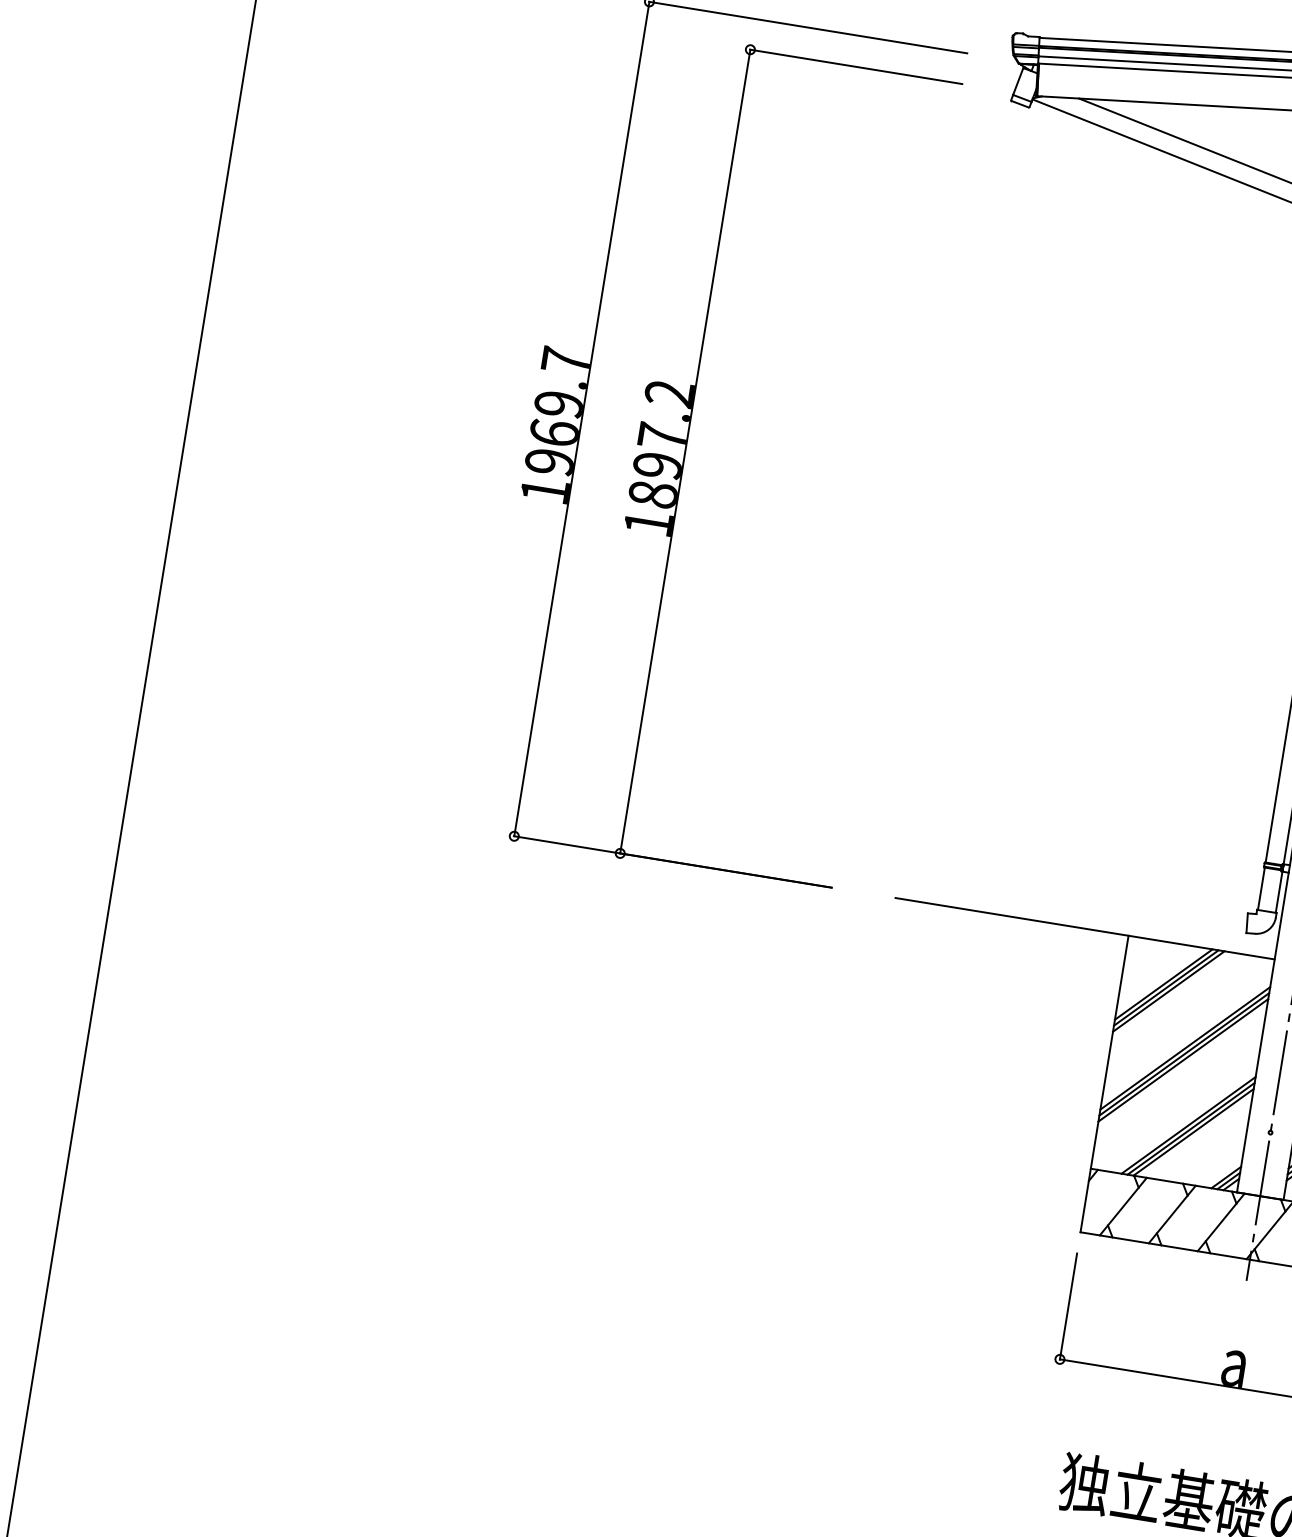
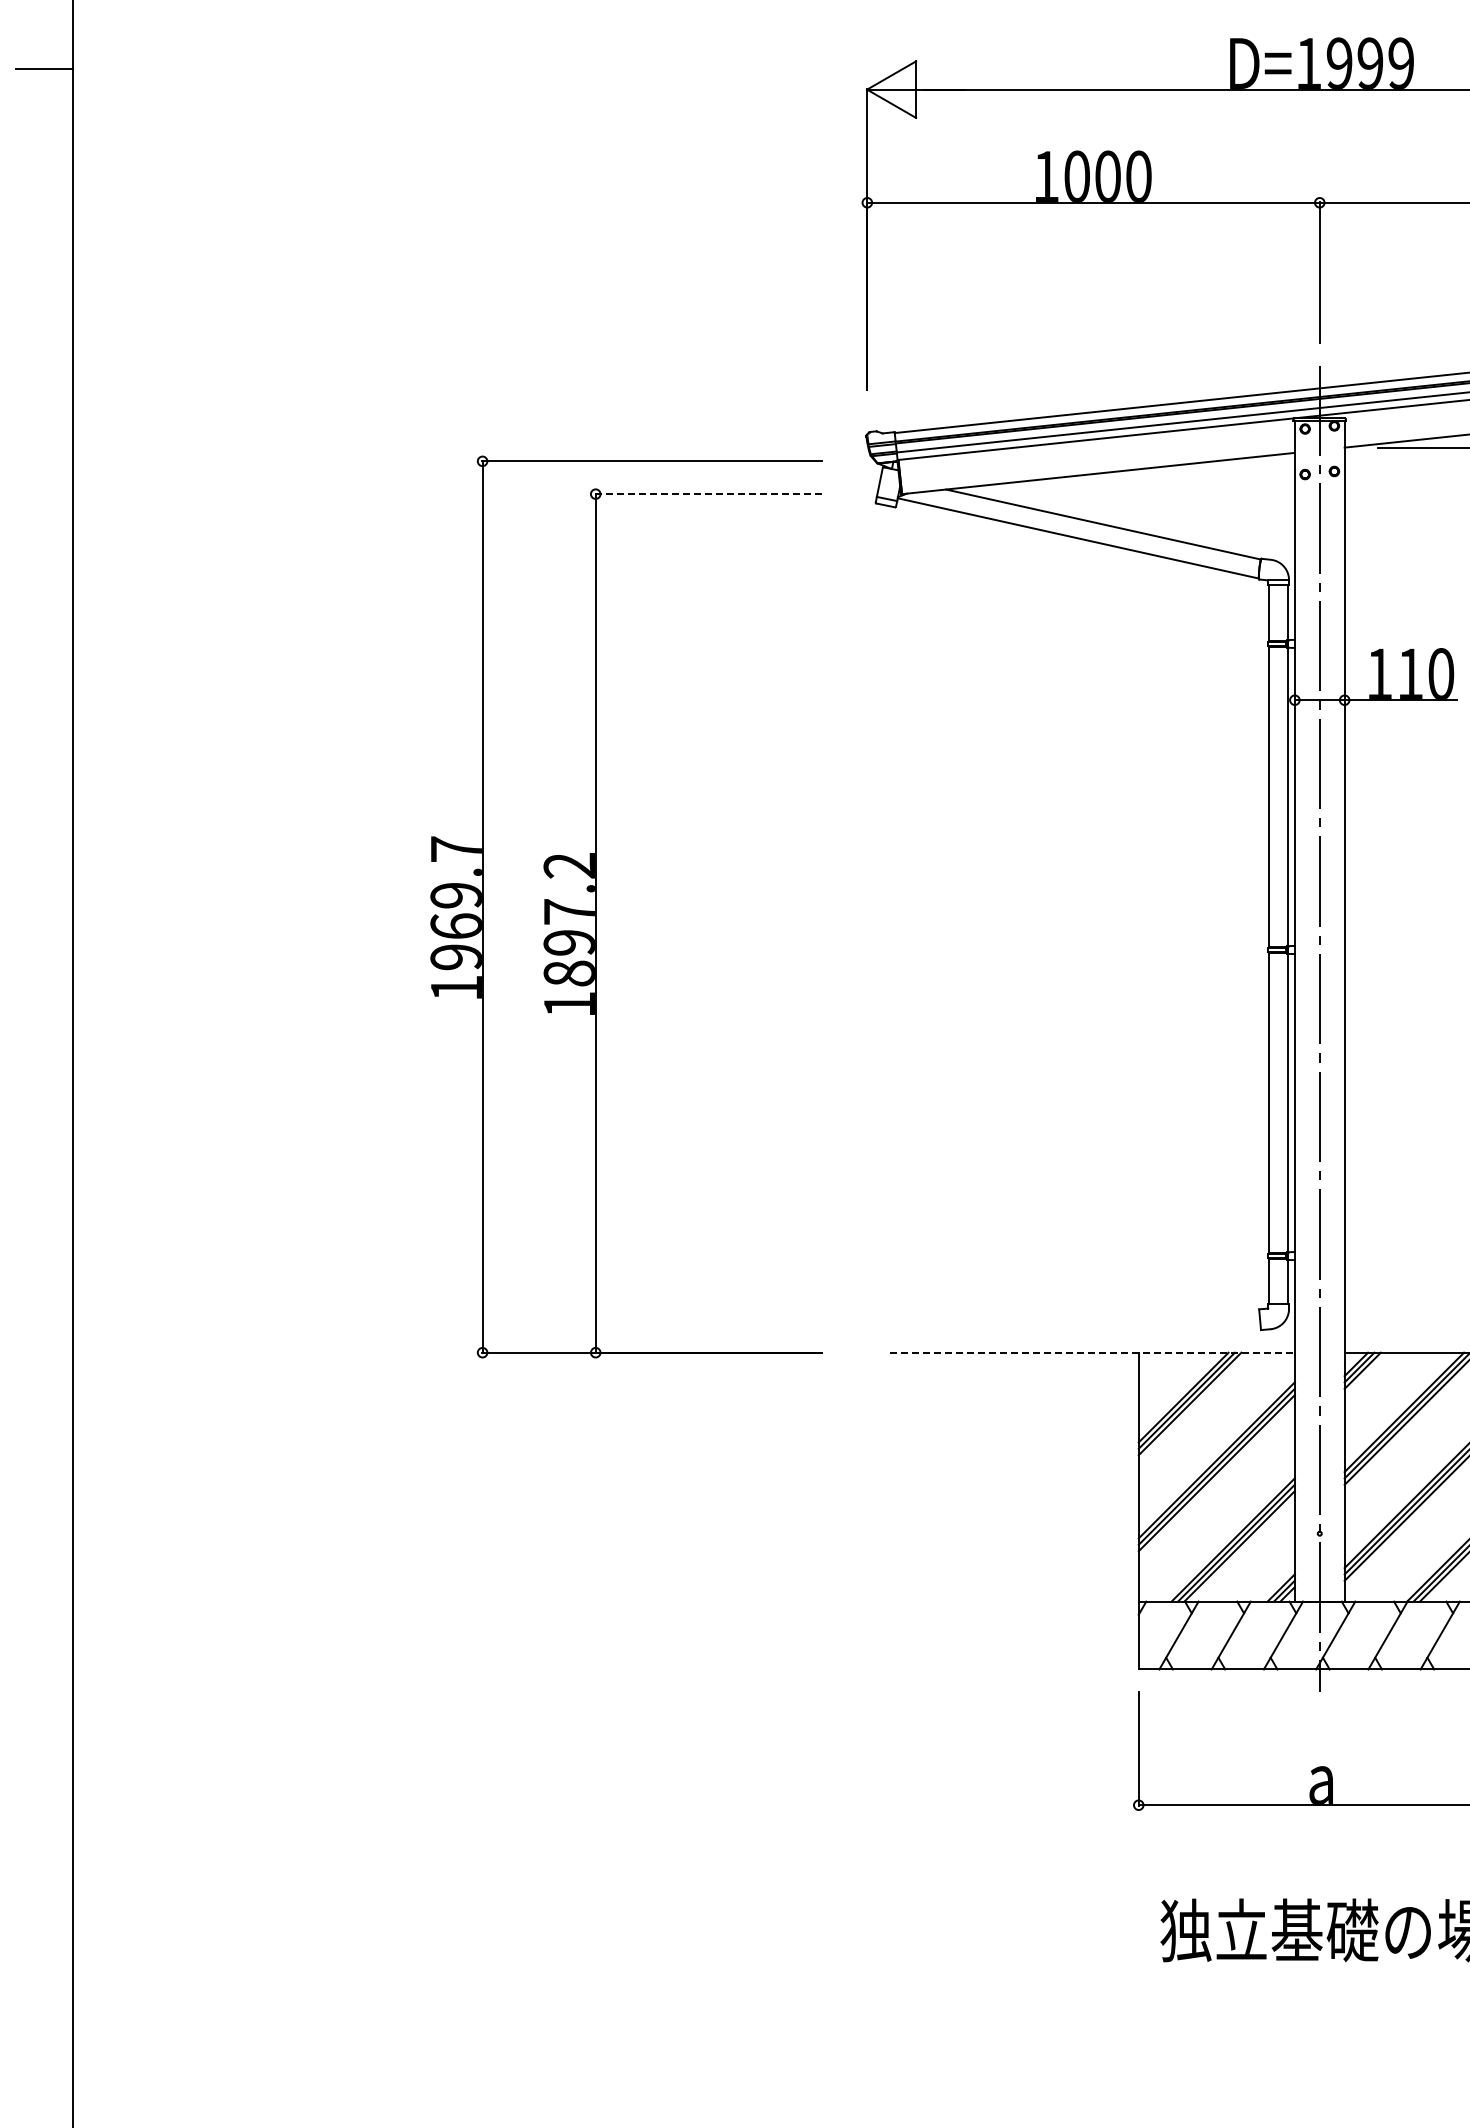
line: (855, 67) -> (708, 494), solid -> dashed
line: (1085, 928) -> (1092, 1352), solid -> dashed

